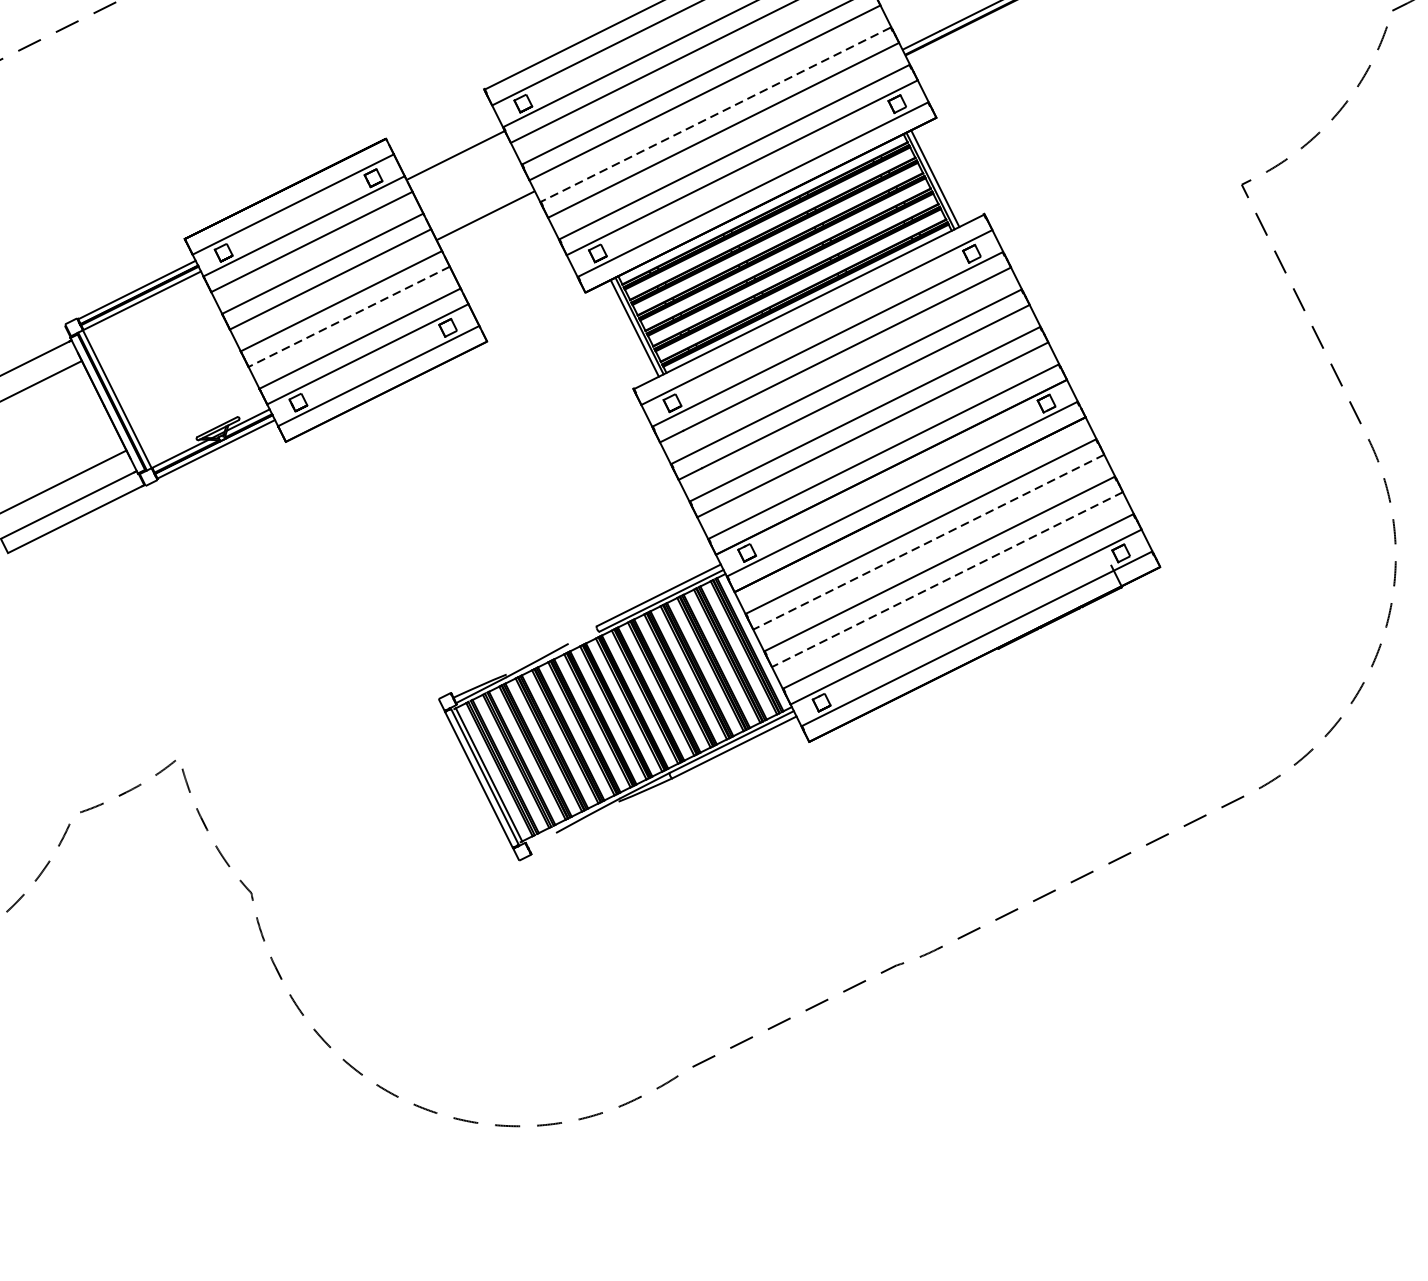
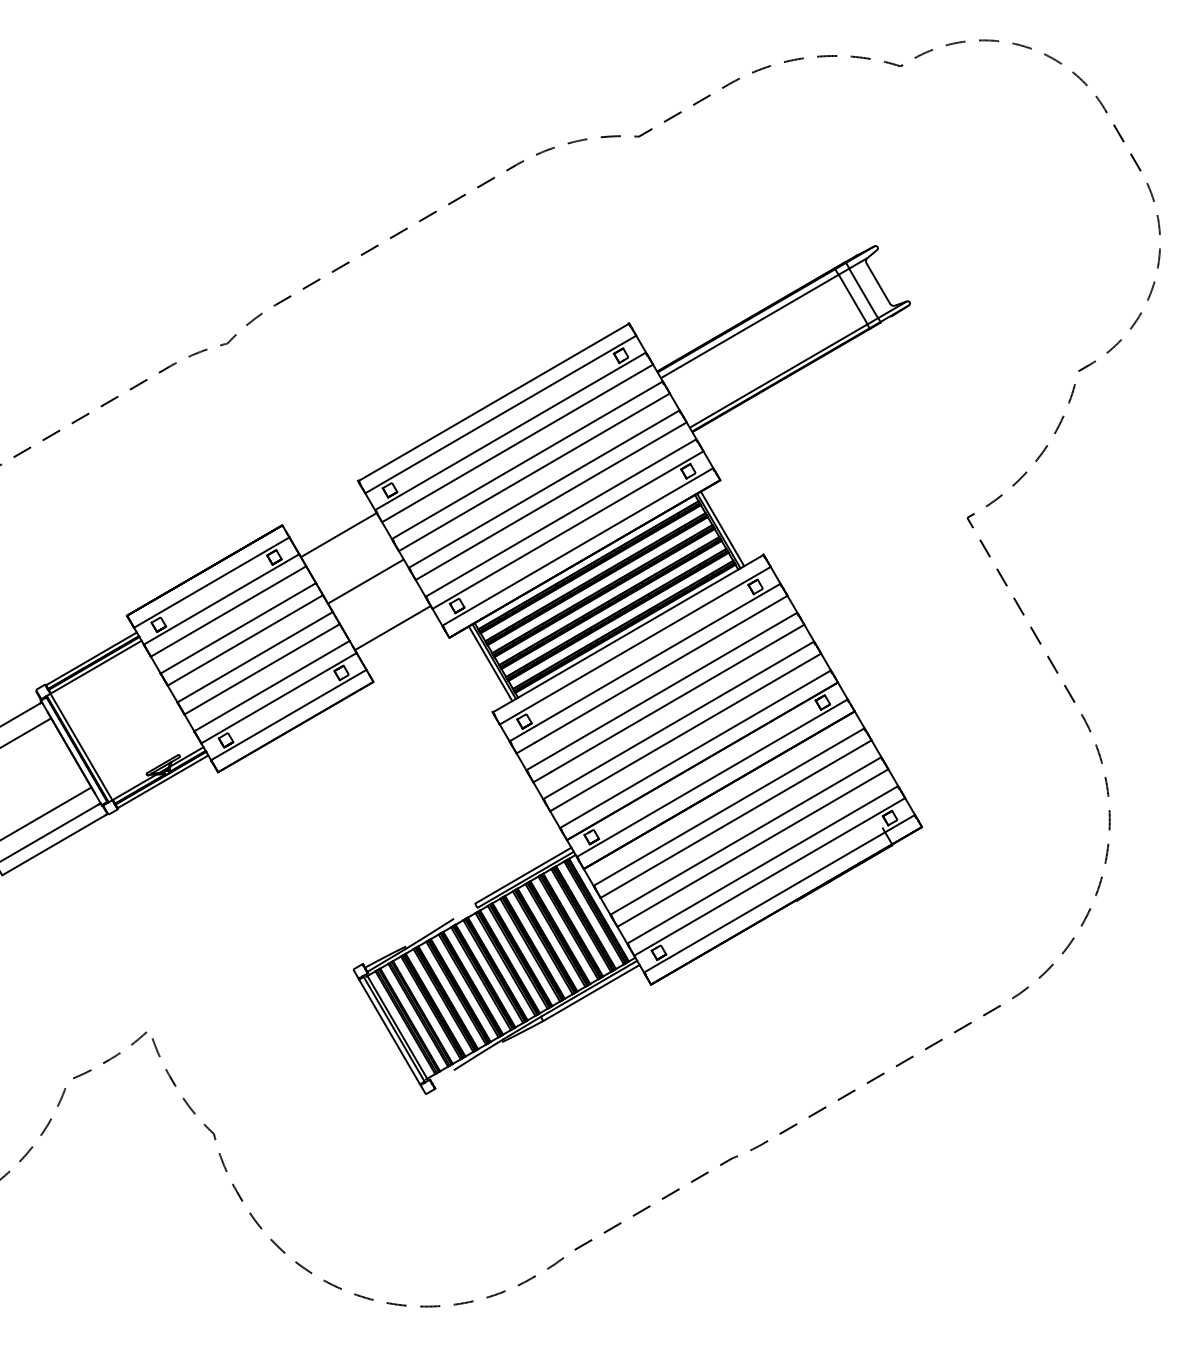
line: (714, 115) -> (543, 489), dashed -> solid
line: (515, 276) -> (392, 628), added
line: (349, 317) -> (262, 669), dashed -> solid
line: (929, 542) -> (736, 819), dashed -> solid
line: (946, 580) -> (752, 848), dashed -> solid

